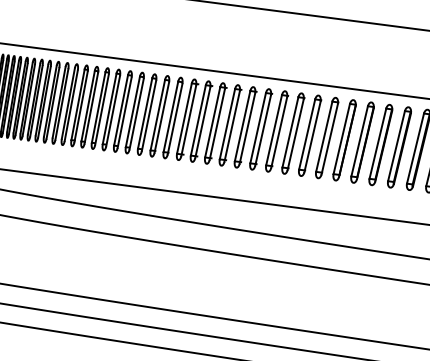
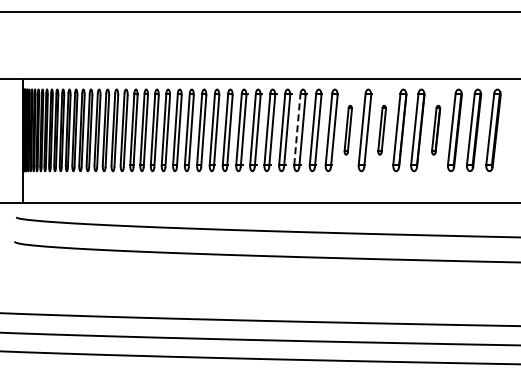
line: (242, 126) -> (297, 129), solid -> dashed
part: (293, 132) -> (348, 129), size x0.6
part: (326, 137) -> (381, 129), size x0.6
part: (380, 144) -> (435, 129), size x0.6

